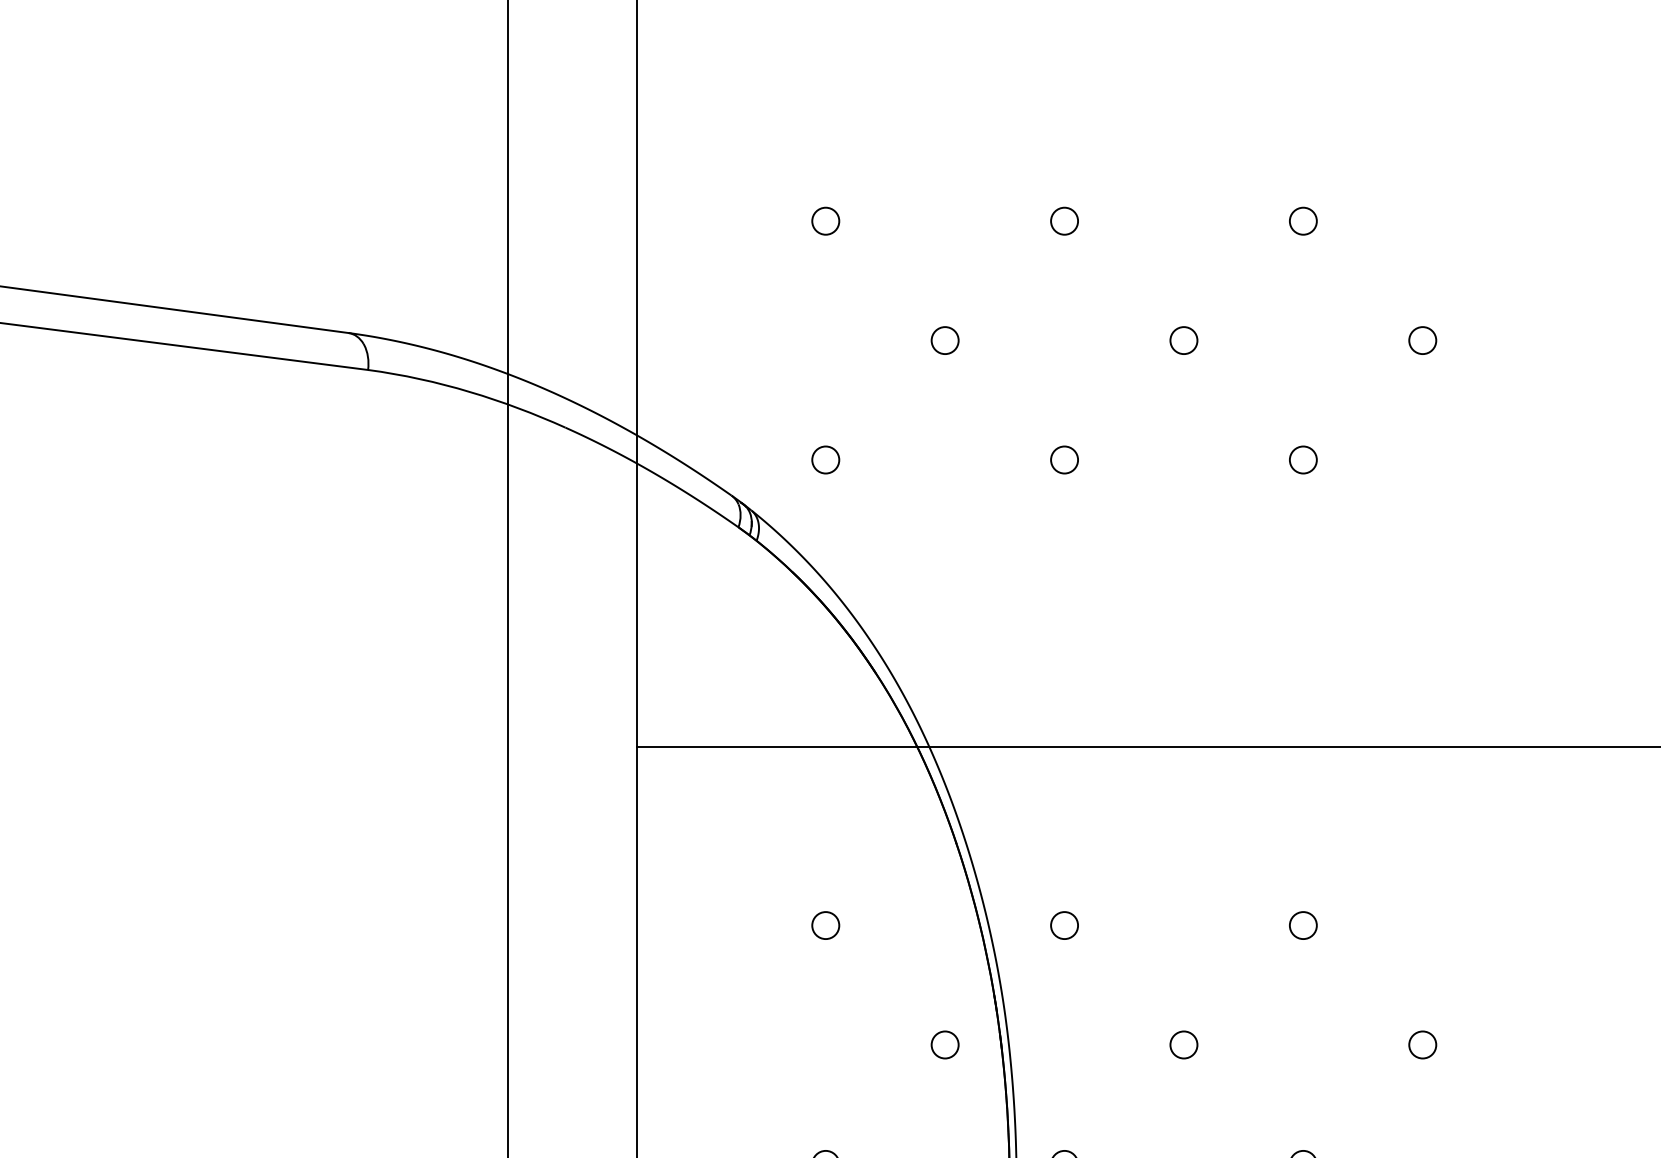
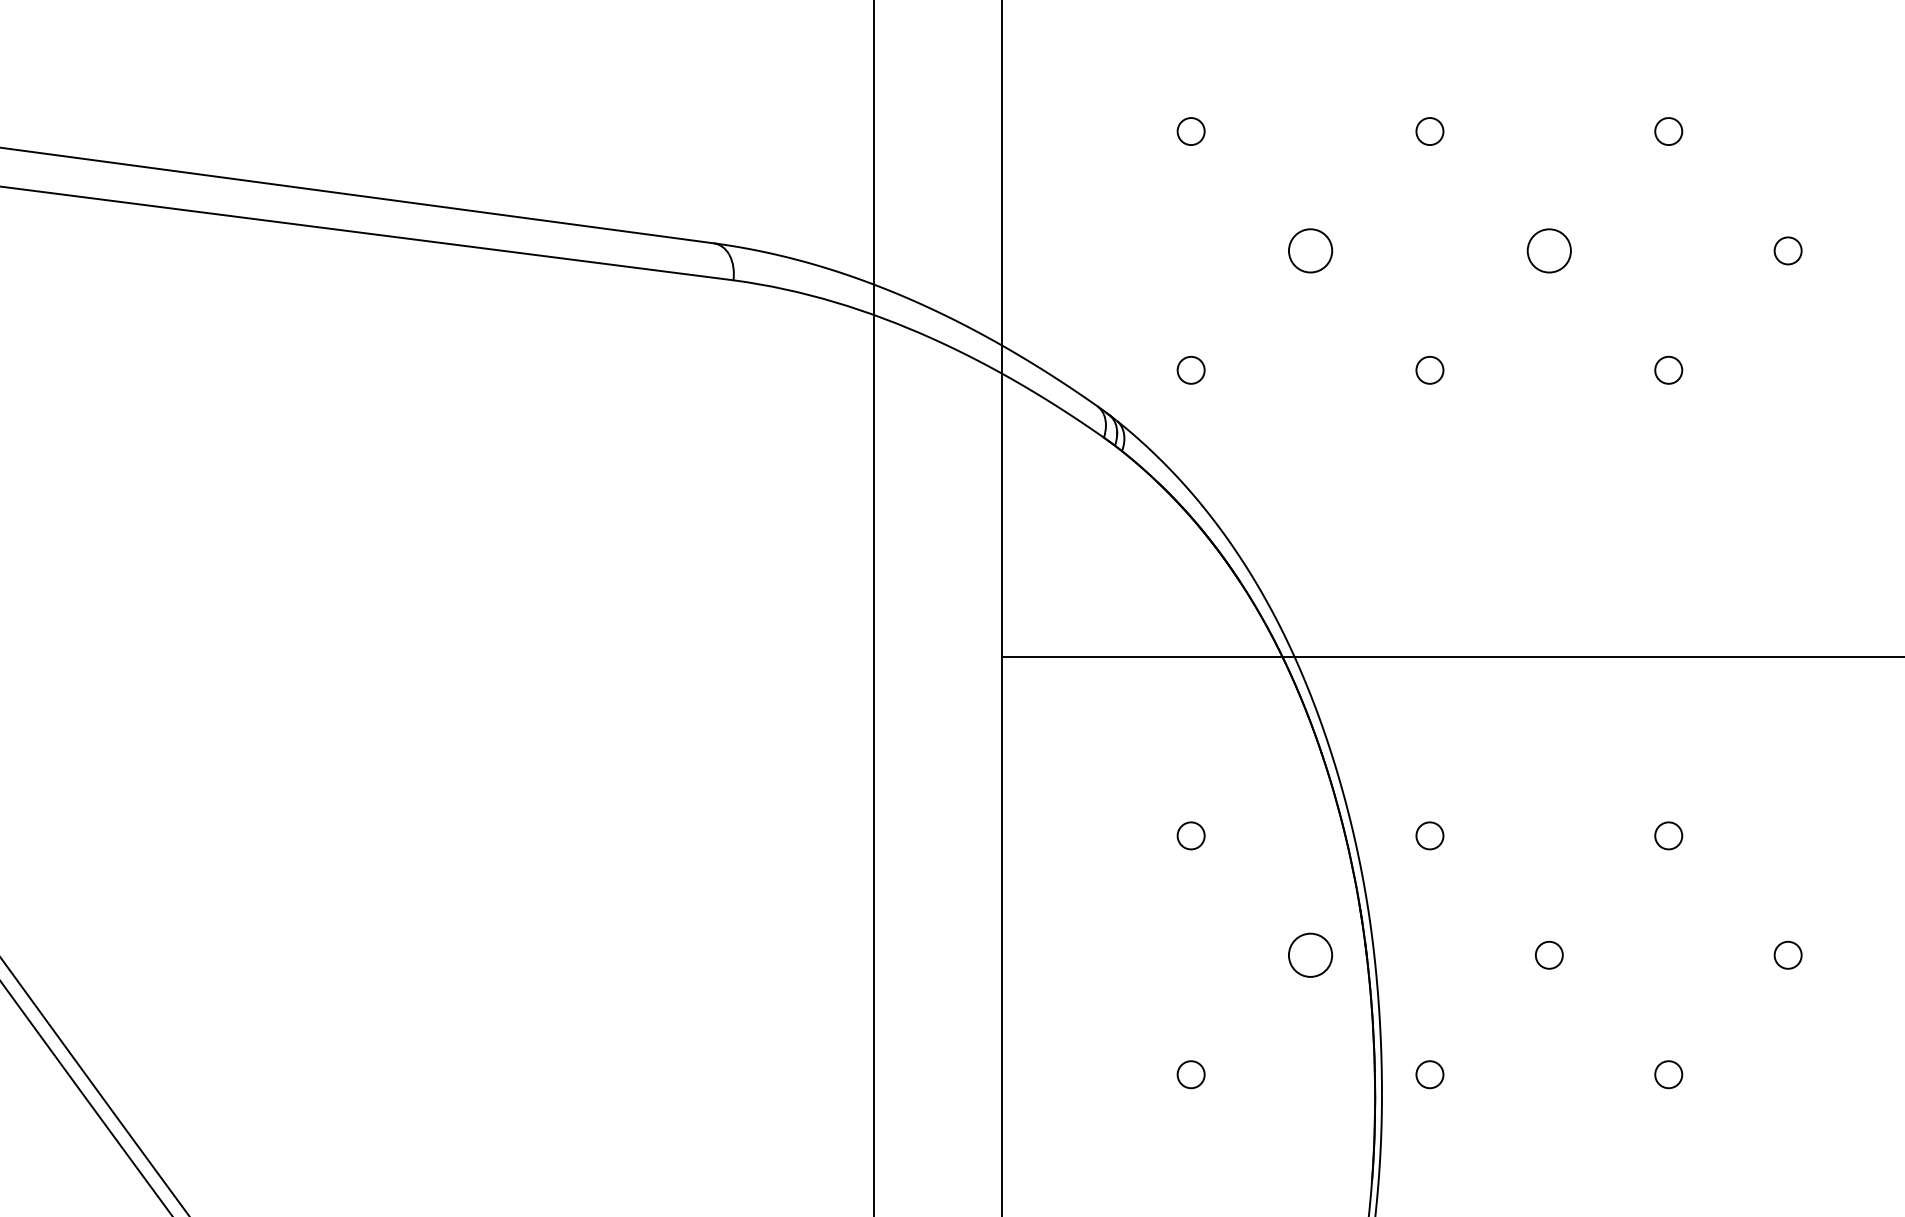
circle: (945, 340) -> (1310, 250), size x1.6
circle: (1183, 340) -> (1548, 250), size x1.6
circle: (945, 1044) -> (1310, 954), size x1.6

